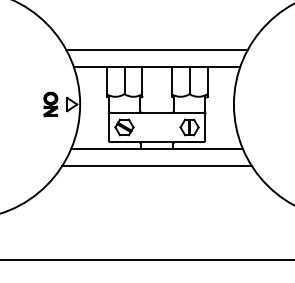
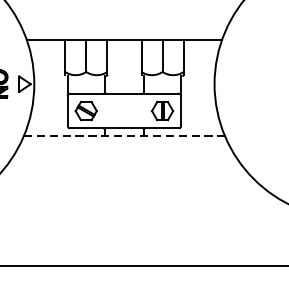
line: (156, 49) -> (123, 19), removed
line: (157, 148) -> (124, 135), solid -> dashed
line: (156, 165) -> (123, 155), removed

